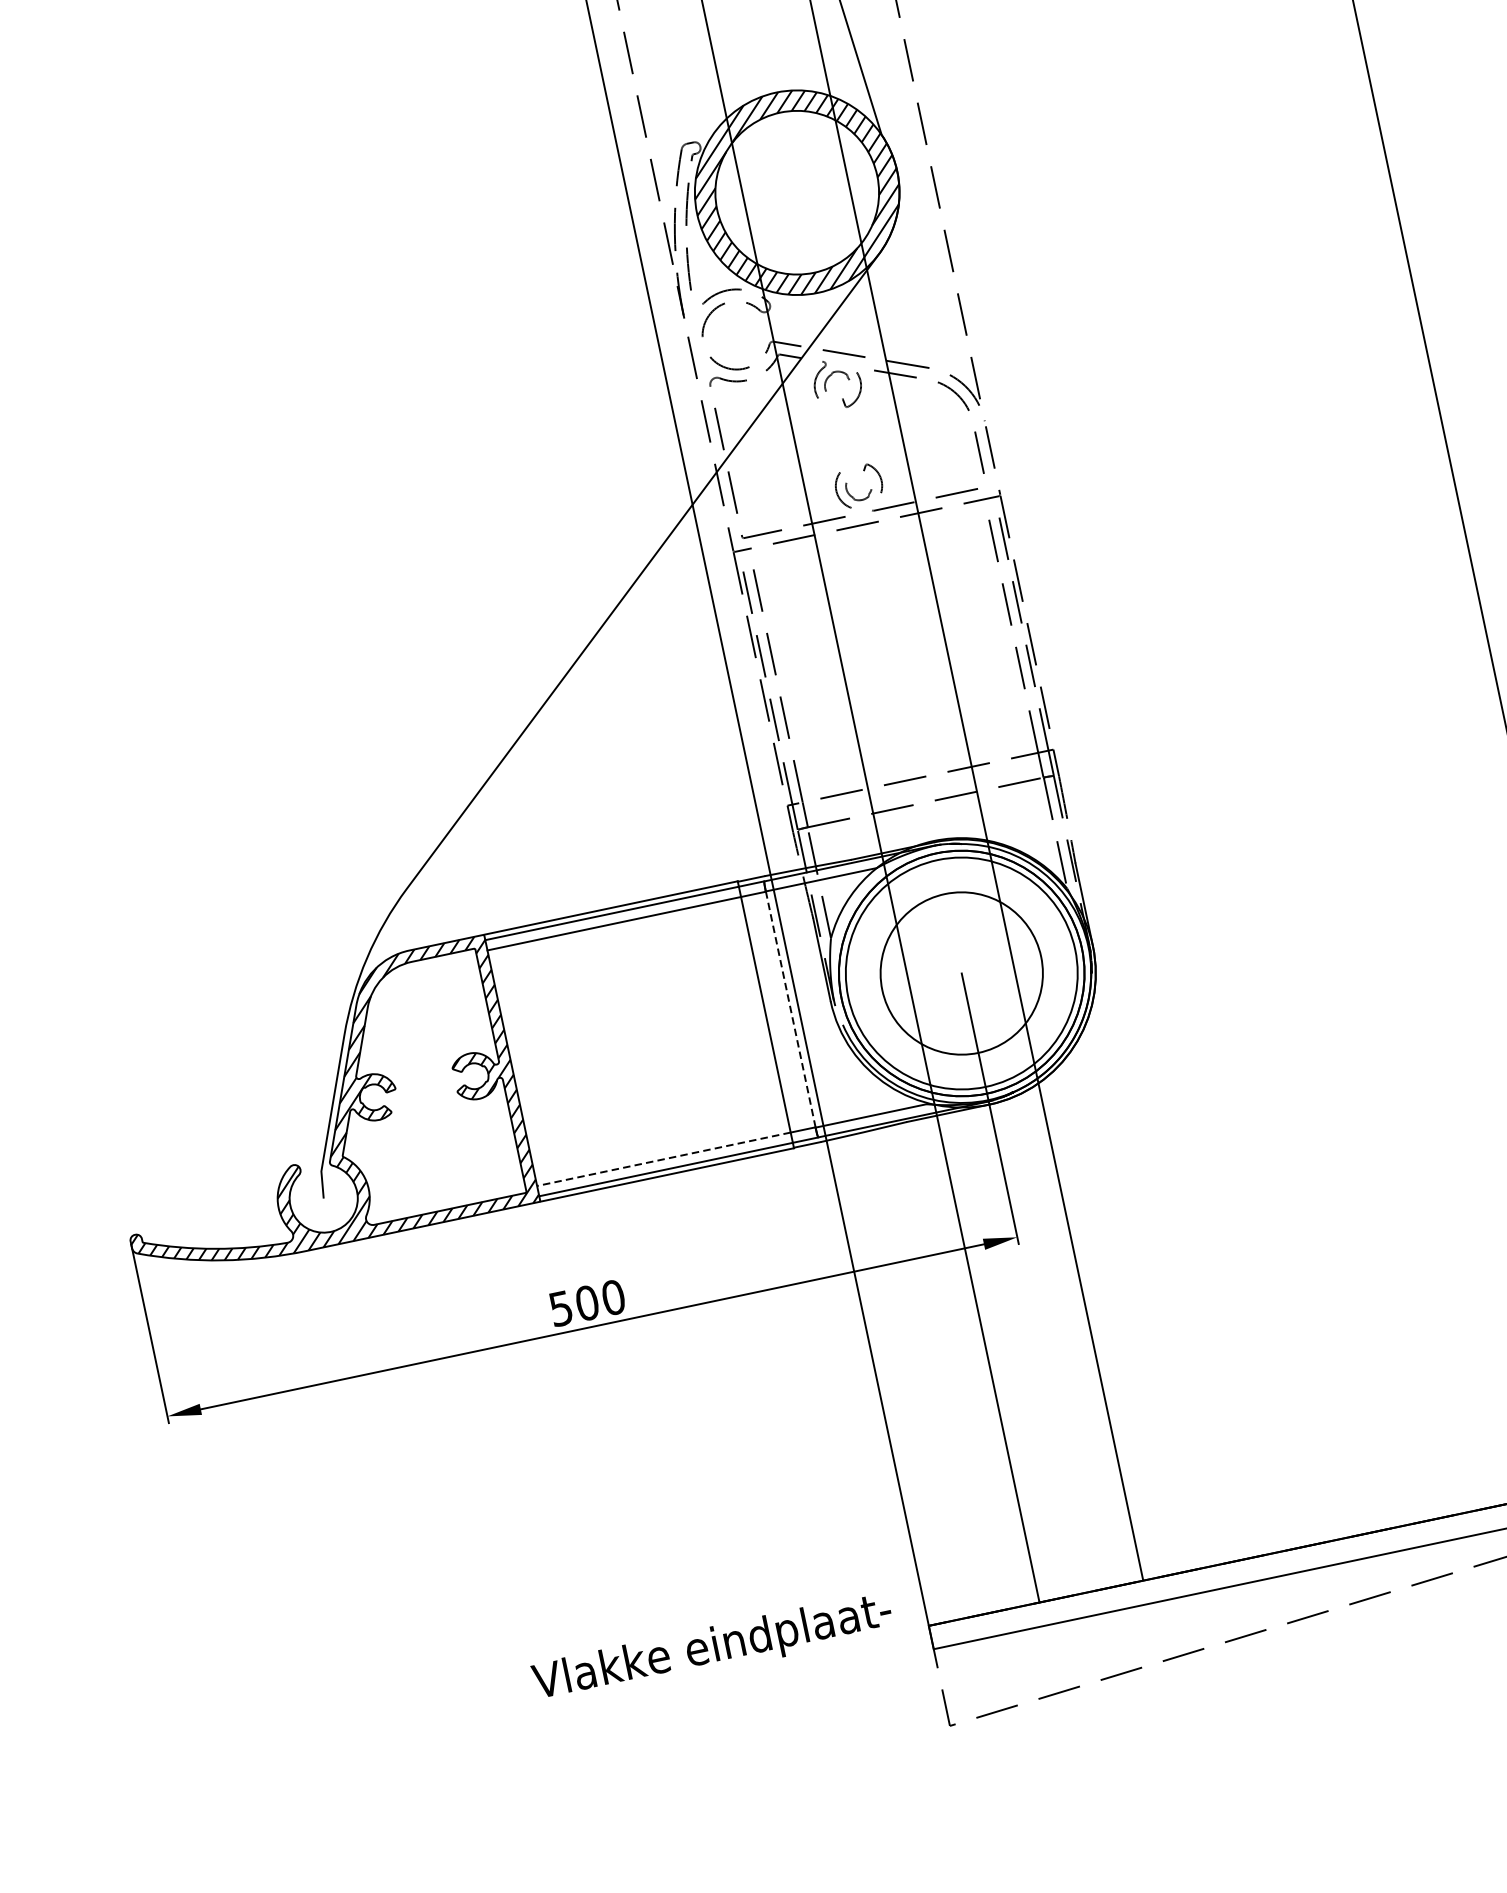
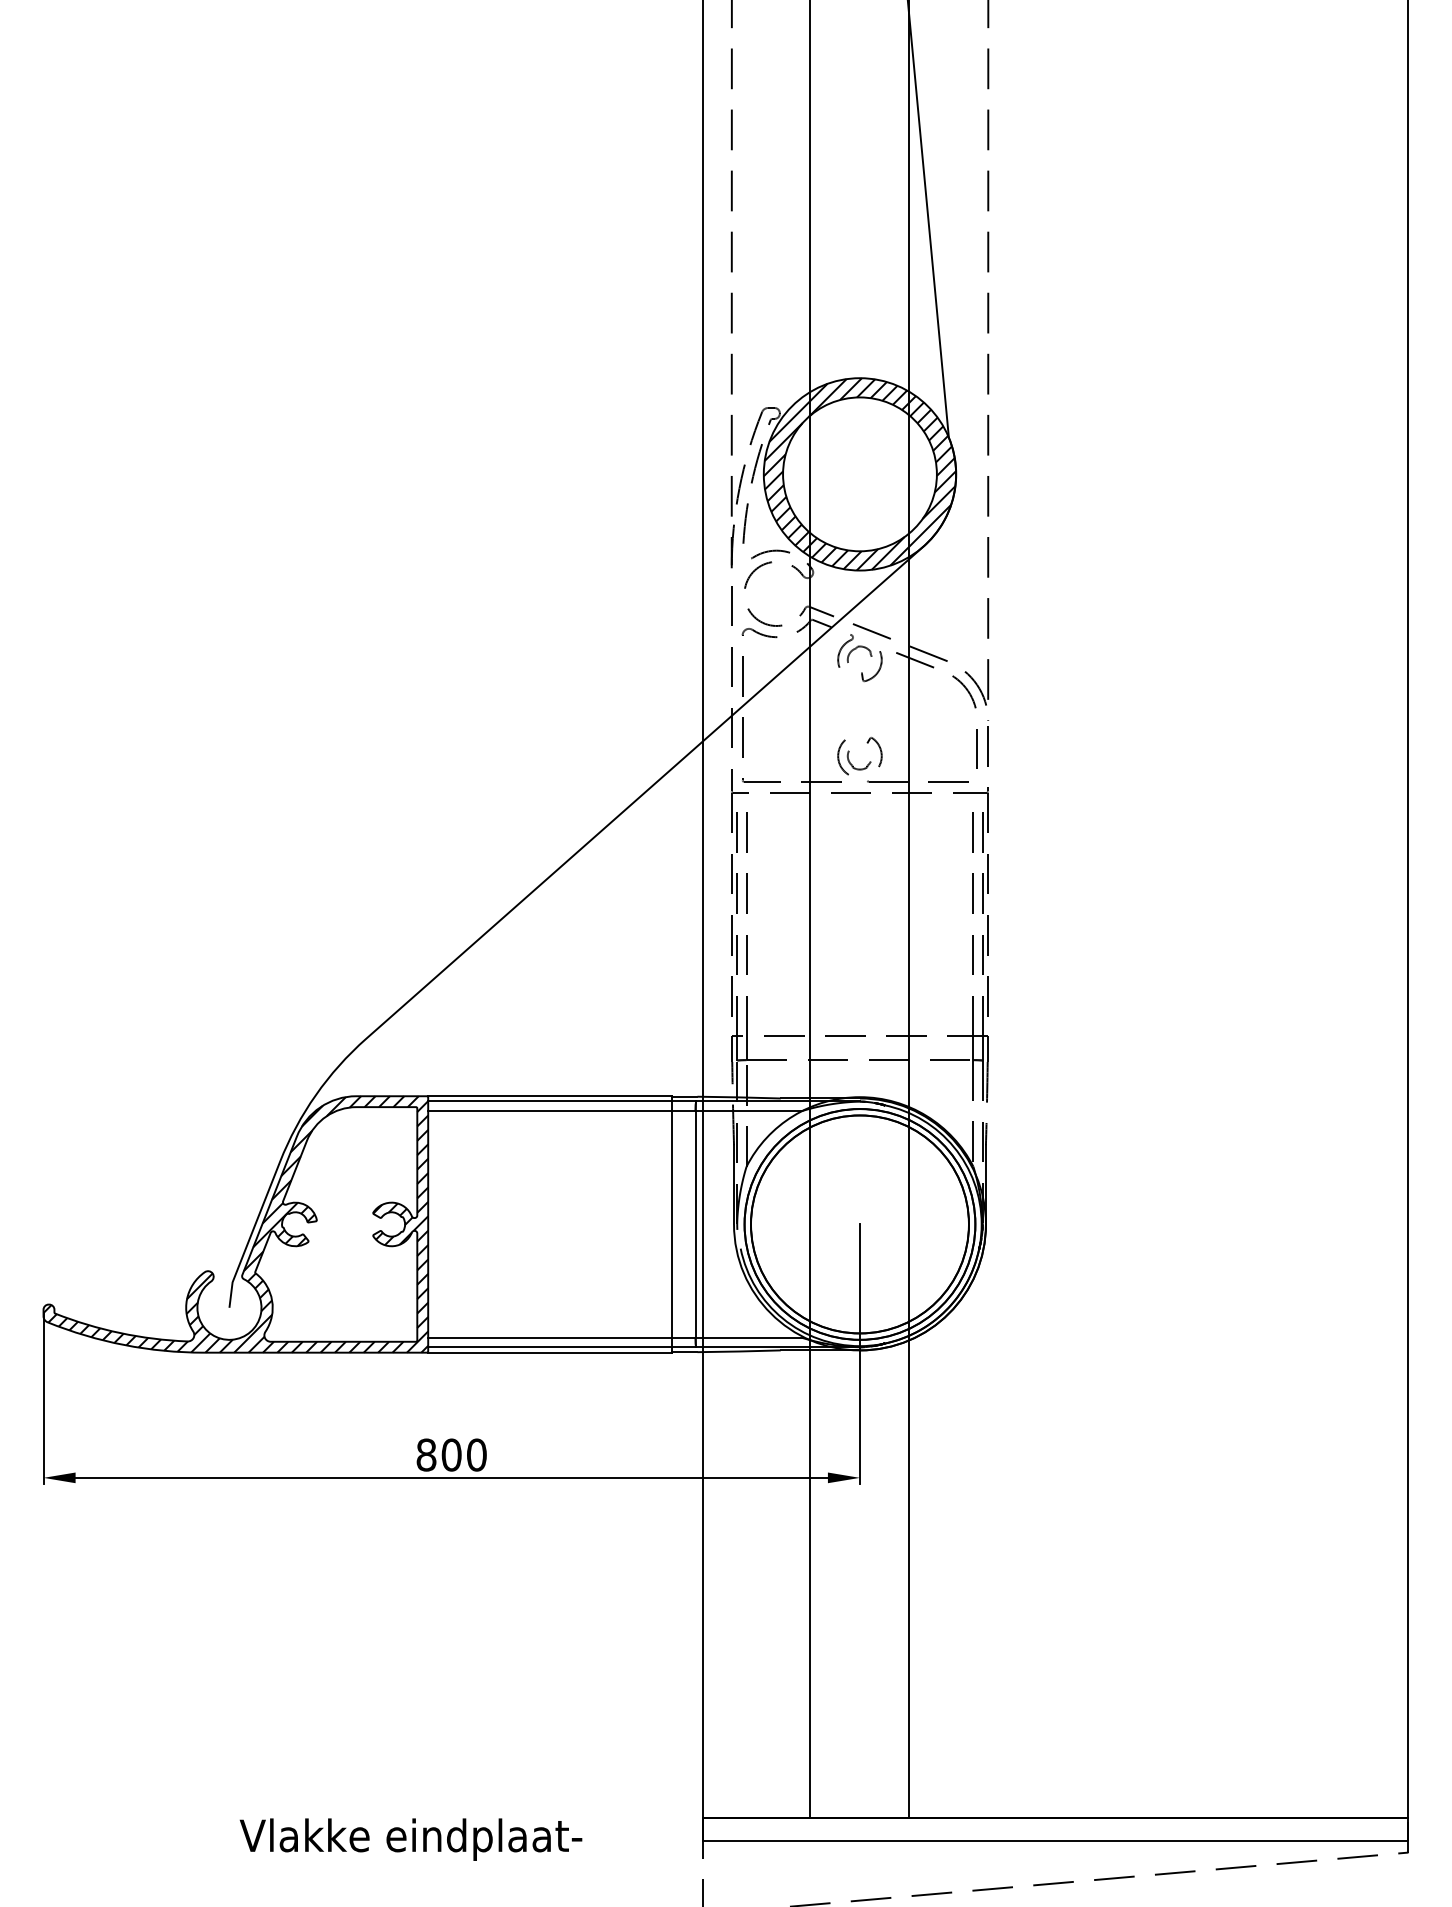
circle: (961, 973) -> (859, 1224), size x1.43
line: (790, 1008) -> (695, 1223), dashed -> solid
line: (664, 1159) -> (550, 1337), dashed -> solid
text: (561, 1308) -> (426, 1454), 500 -> 800
text: (712, 1649) -> (410, 1839), moved

